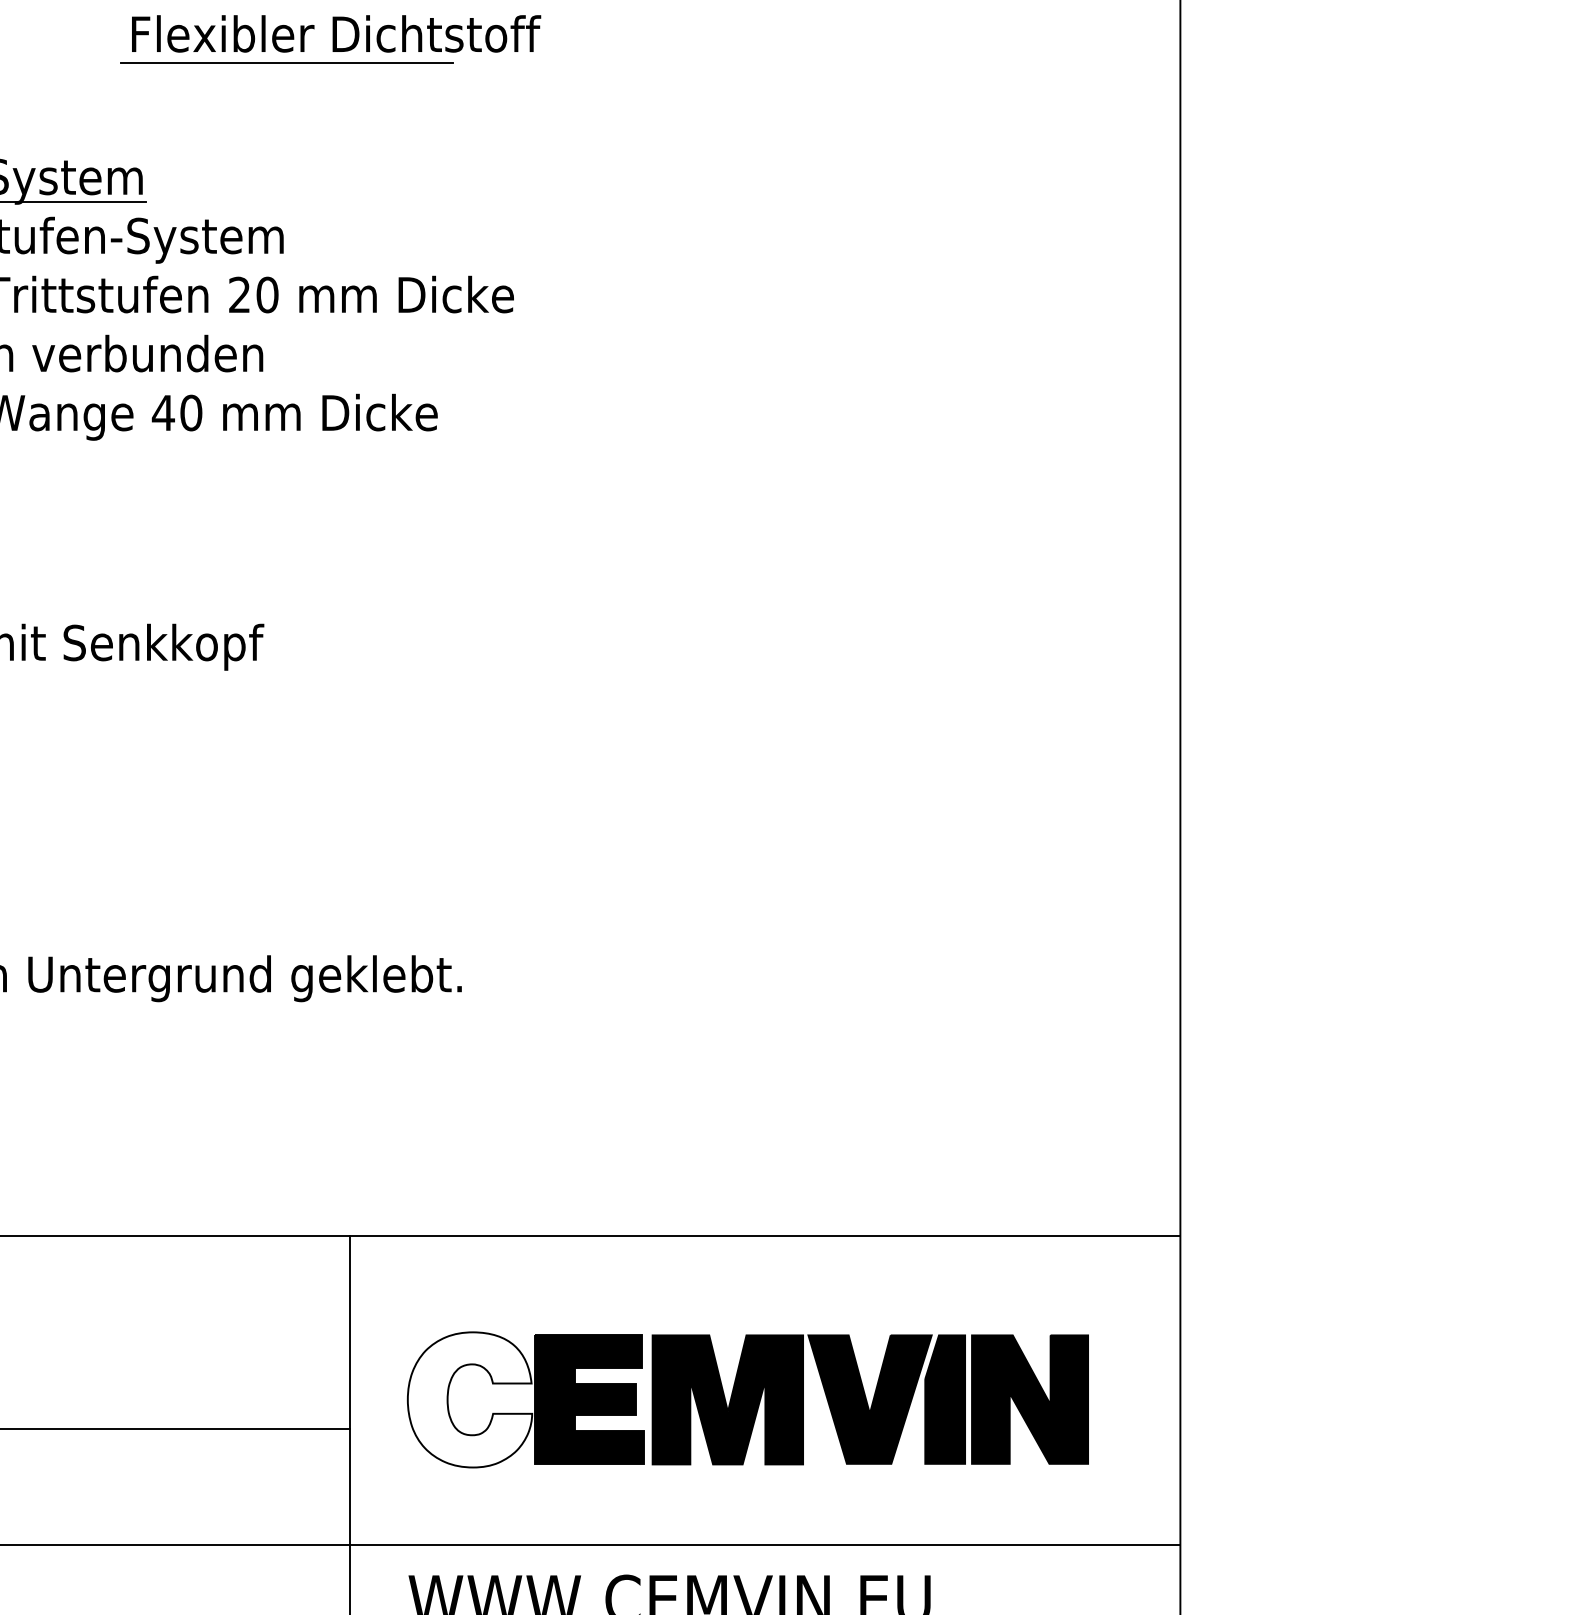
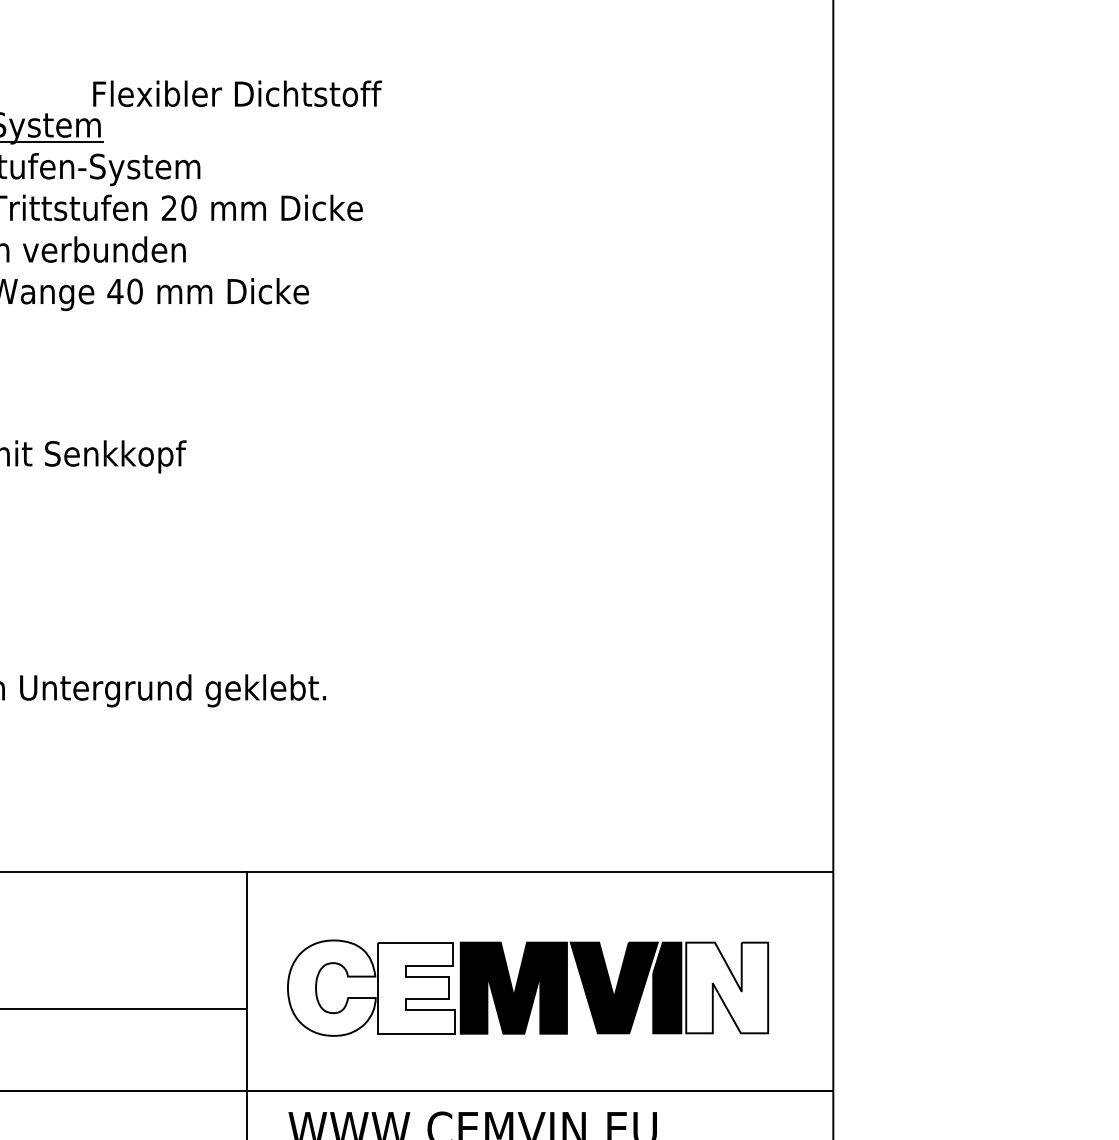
text: (336, 33) -> (237, 93), moved
line: (287, 62) -> (203, 44), removed
fill: (589, 1399) -> (416, 987), removed
fill: (1030, 1399) -> (727, 987), removed

